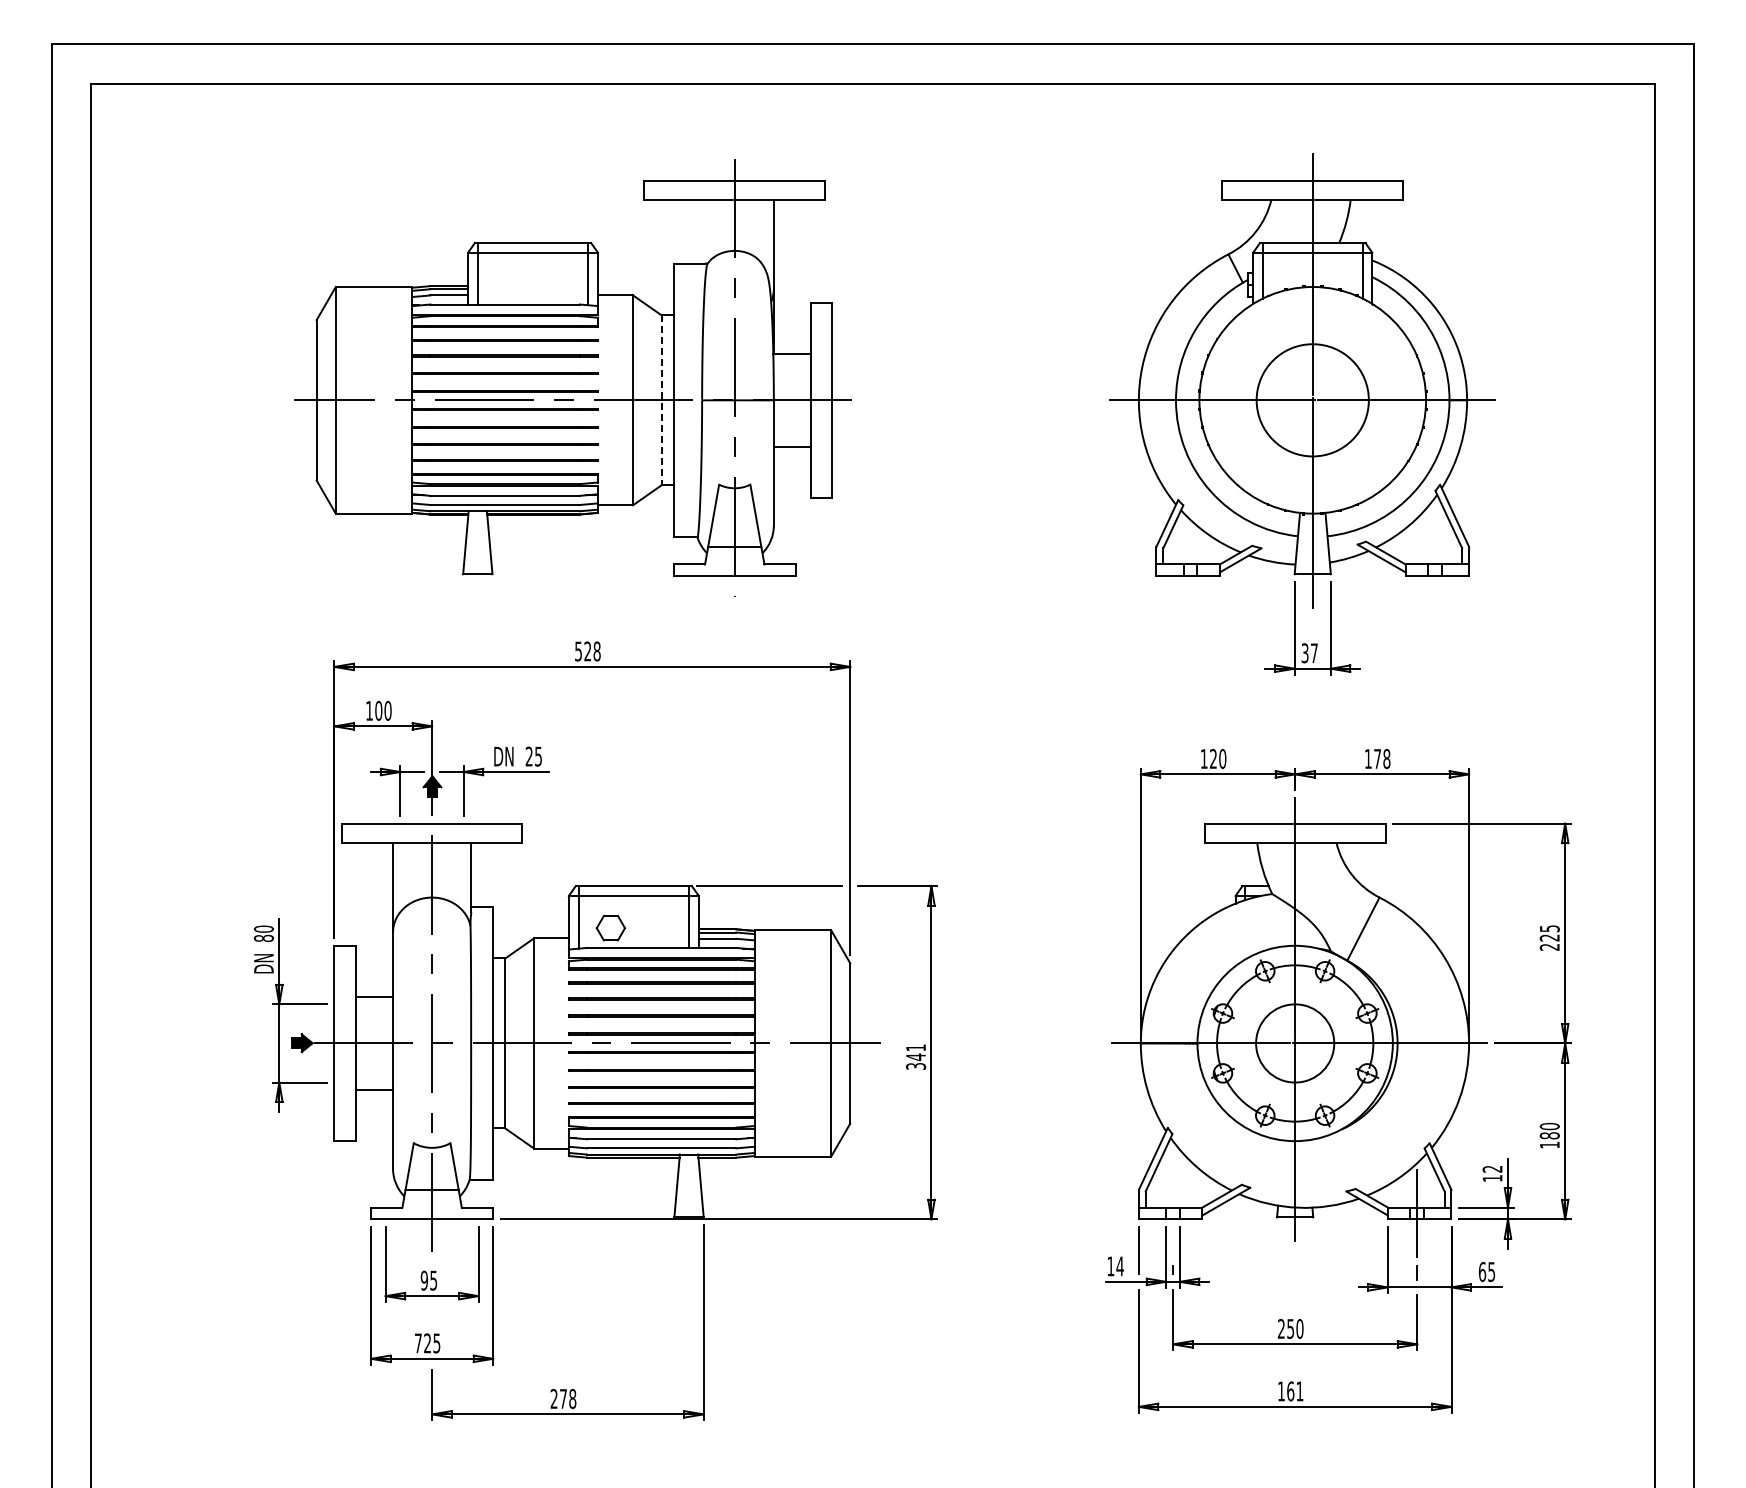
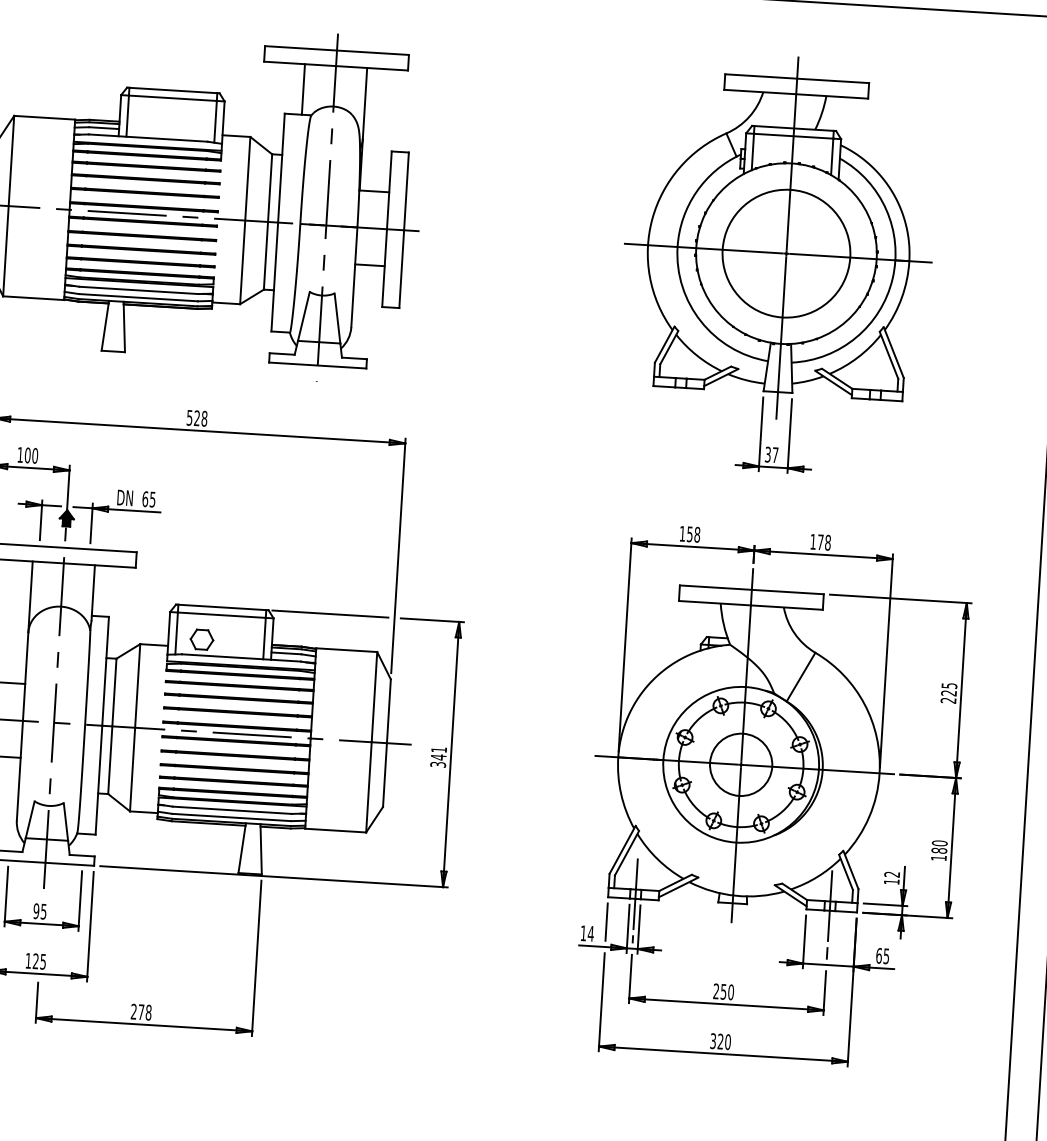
line: (695, 231) -> (303, 89), added
line: (661, 400) -> (267, 222), dashed -> solid
circle: (1312, 400) -> (786, 253), size x1.43
text: (528, 756) -> (144, 499), 25 -> 65
text: (1218, 759) -> (693, 535), 120 -> 158
line: (1173, 1213) -> (636, 894), added
text: (418, 1343) -> (28, 961), 725 -> 125
text: (1290, 1391) -> (720, 1041), 161 -> 320

